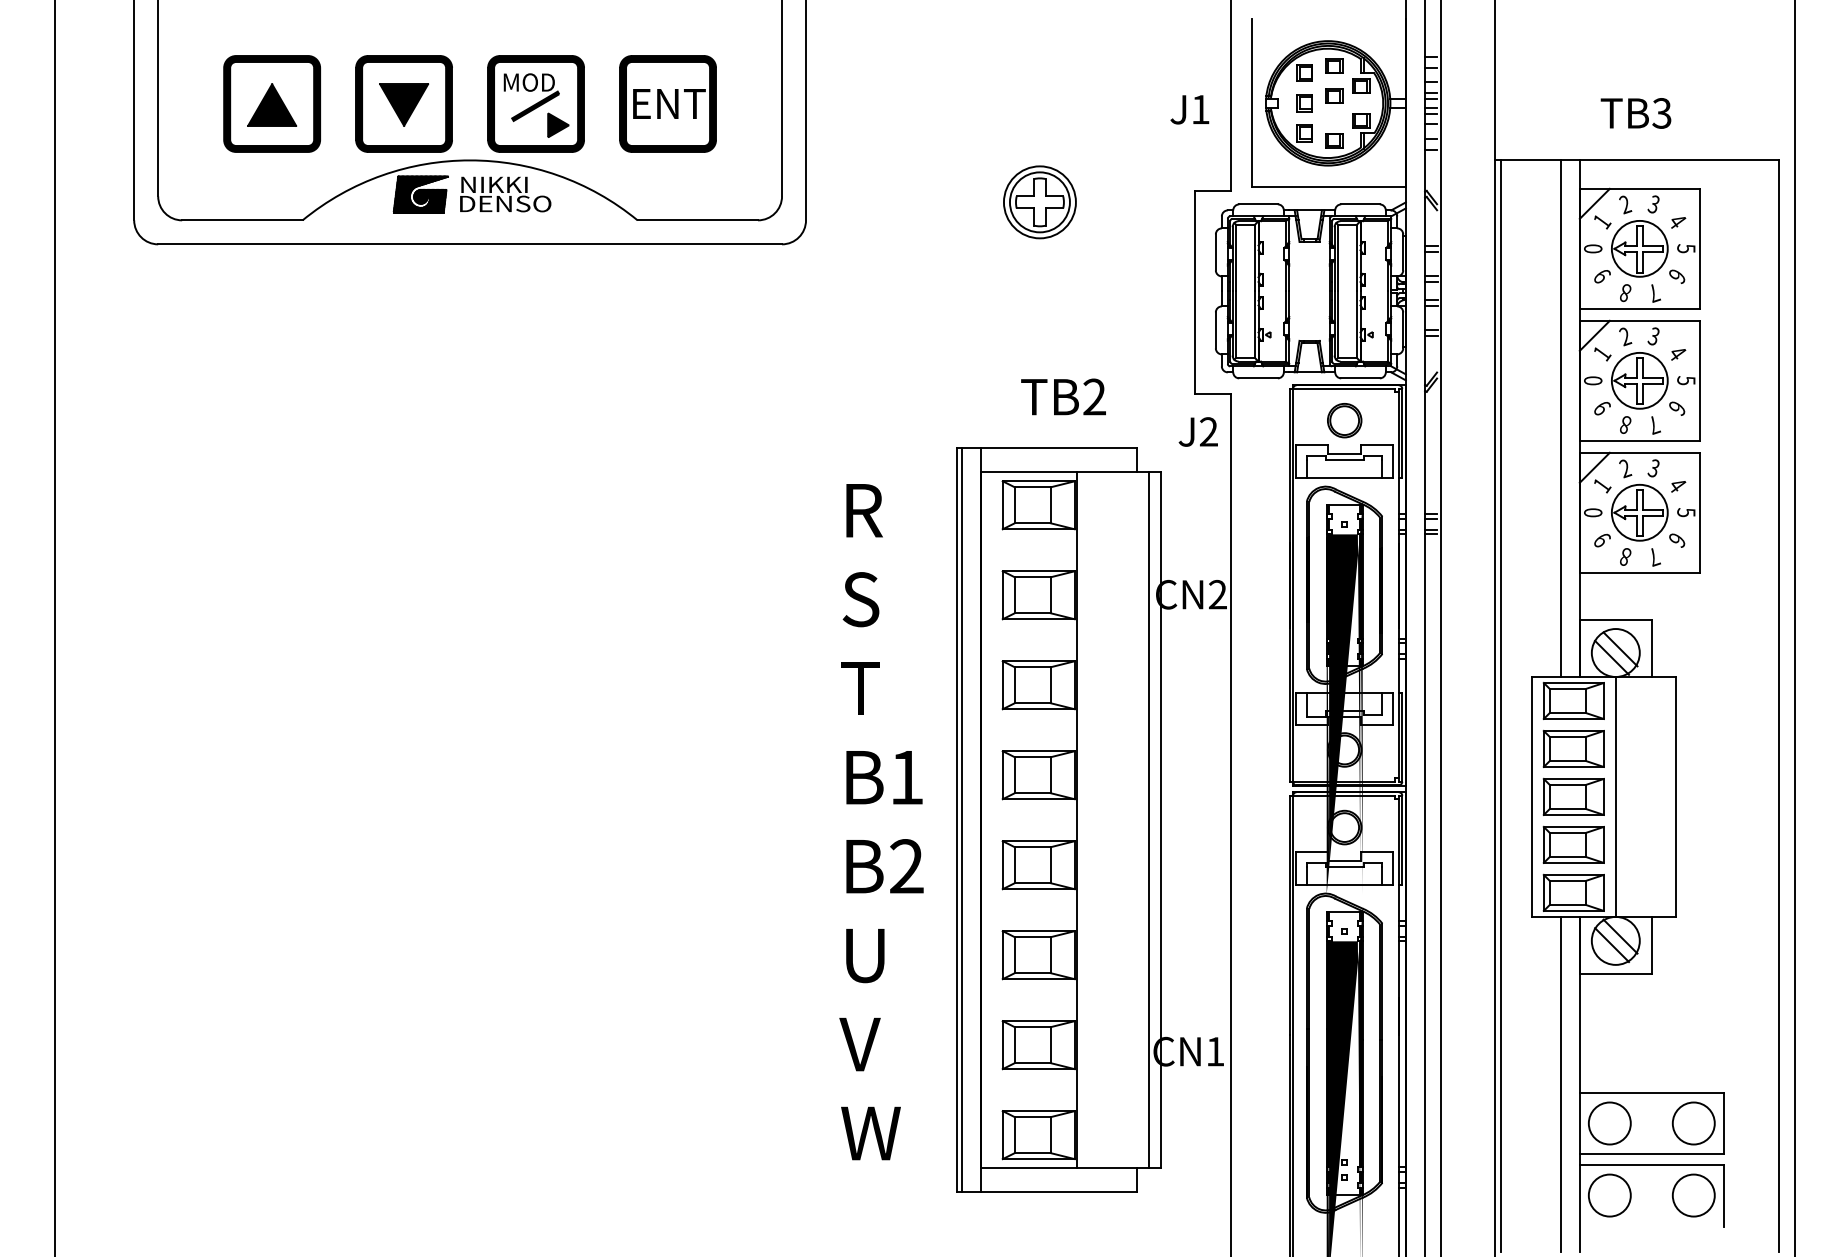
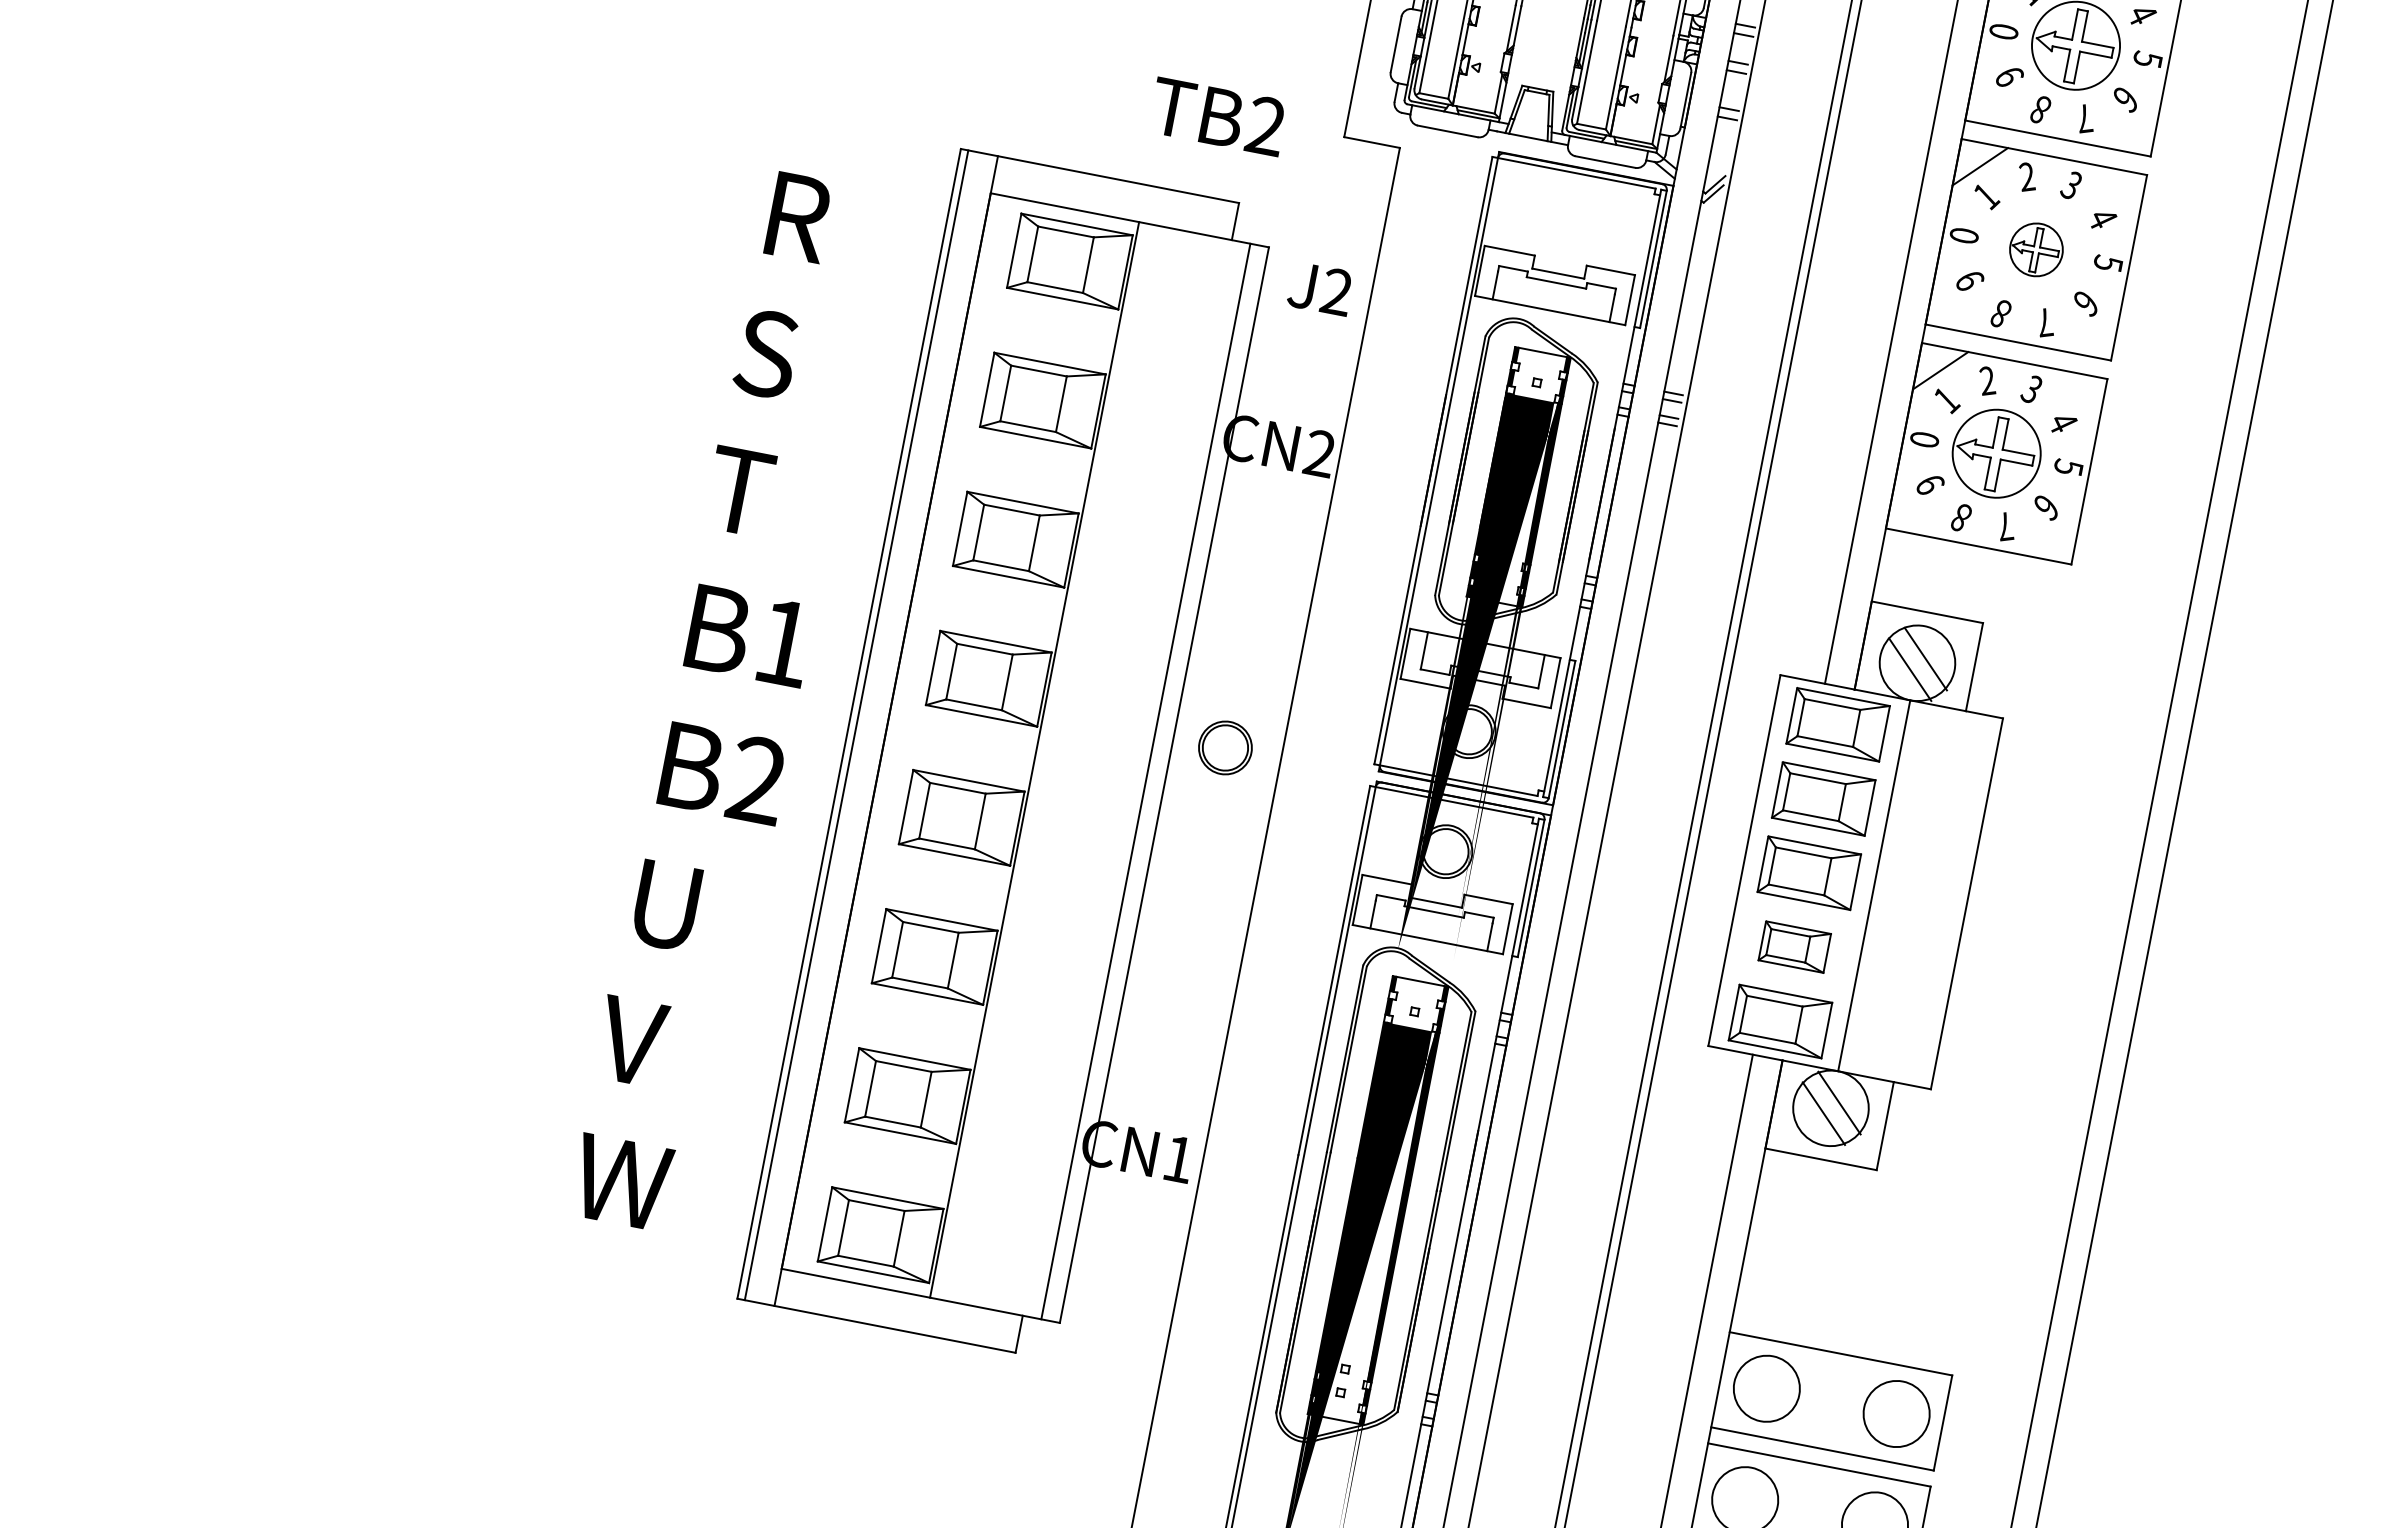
part: (1639, 380) -> (2035, 249), size x0.6
text: (1063, 396) -> (1218, 115), moved
part: (1344, 420) -> (1225, 747), moved
text: (1197, 431) -> (1319, 287), moved
part: (1573, 844) -> (1794, 946), size x0.7

